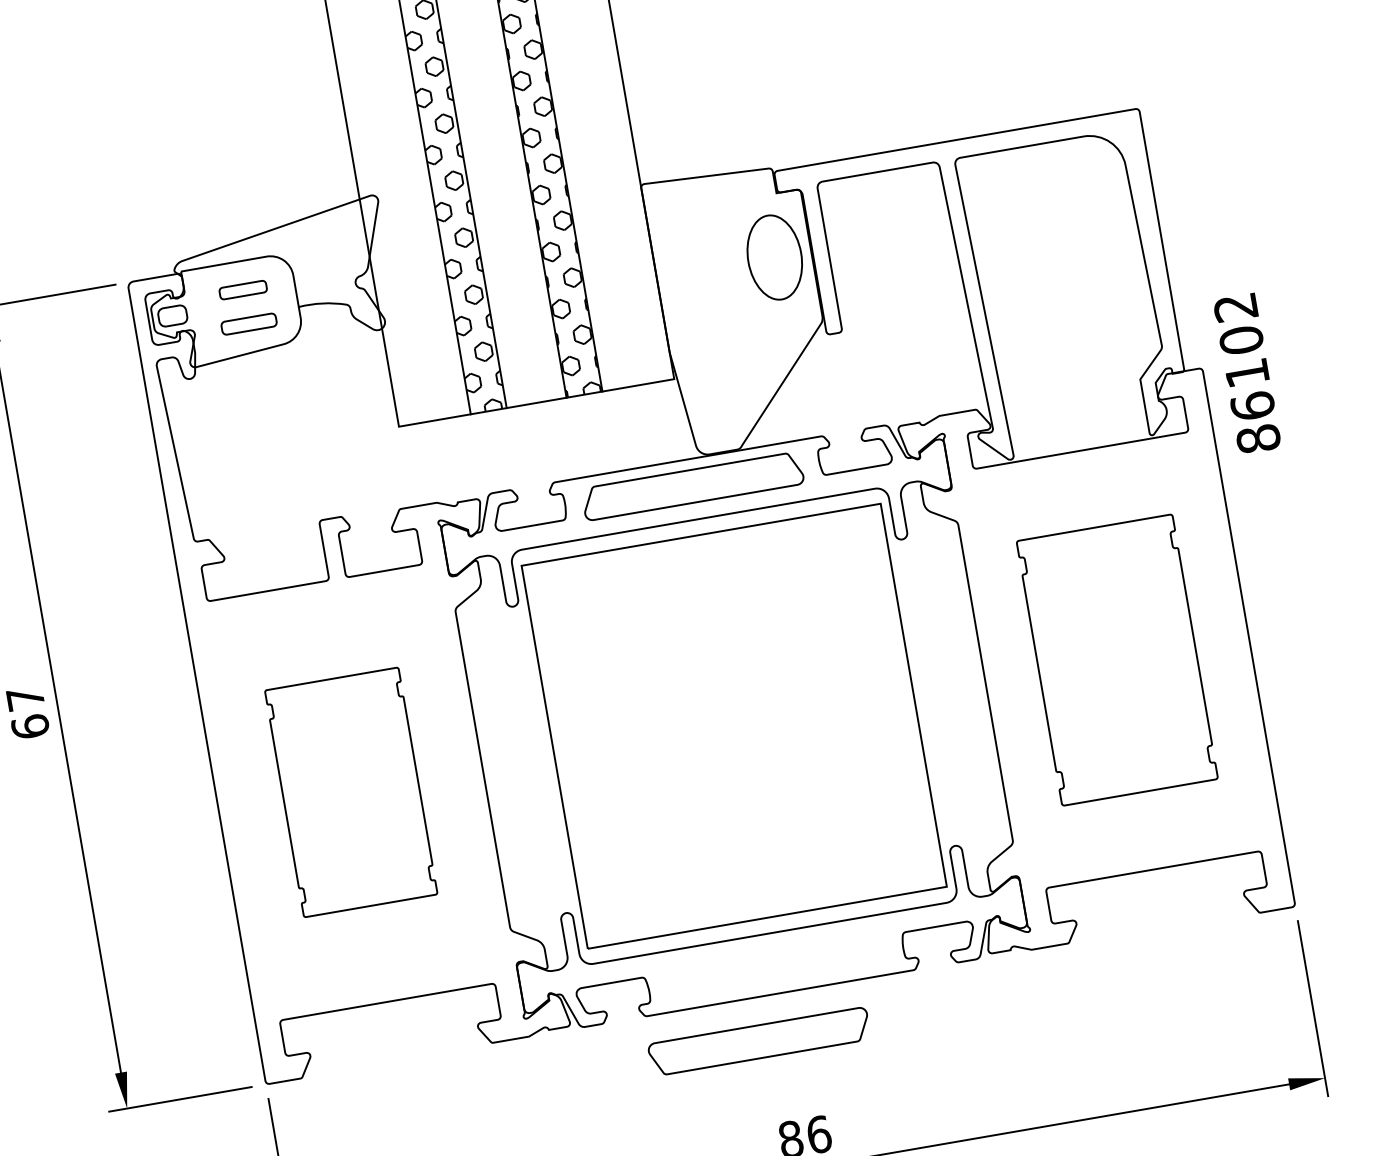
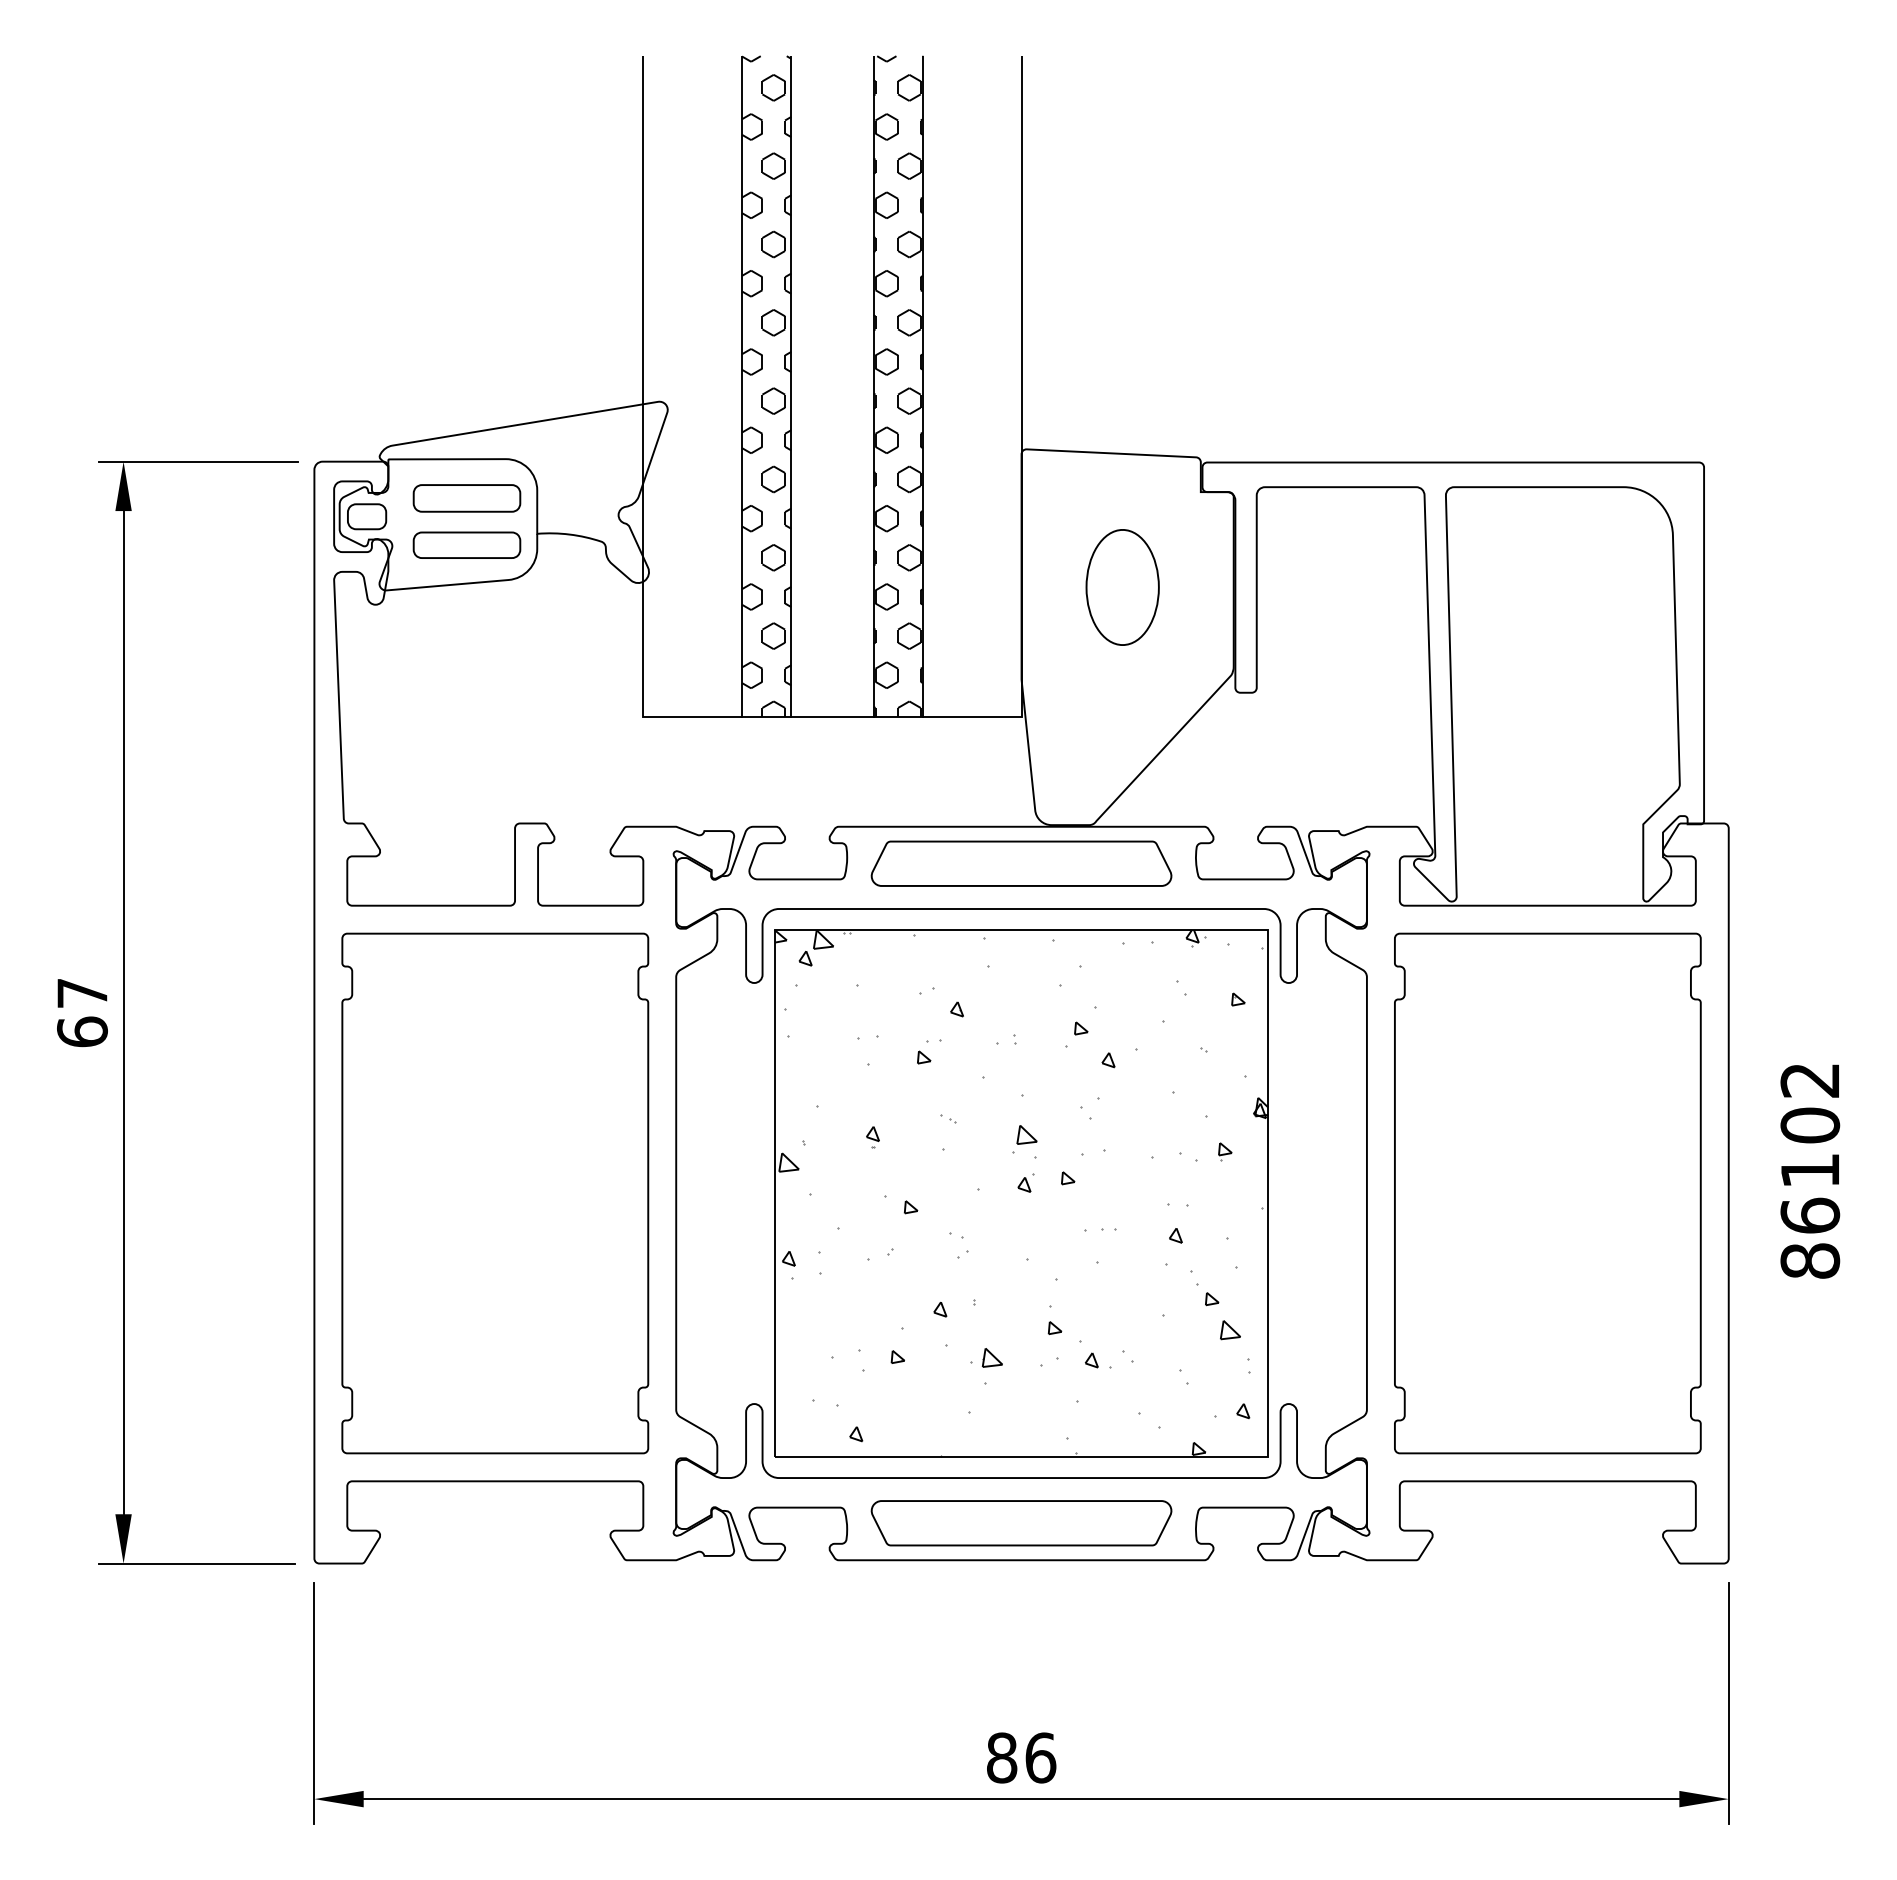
part: (774, 257) -> (1122, 587), moved
part: (242, 290) -> (466, 498), size x1.67
part: (248, 323) -> (466, 544), size x1.43
text: (1247, 373) -> (1810, 1171), moved
part: (1117, 660) -> (1547, 1193), size x1.43
hatch: (734, 725) -> (1021, 1192), added
part: (351, 792) -> (495, 1193), size x1.67
curve: (762, 1057) -> (1021, 1544), moved

